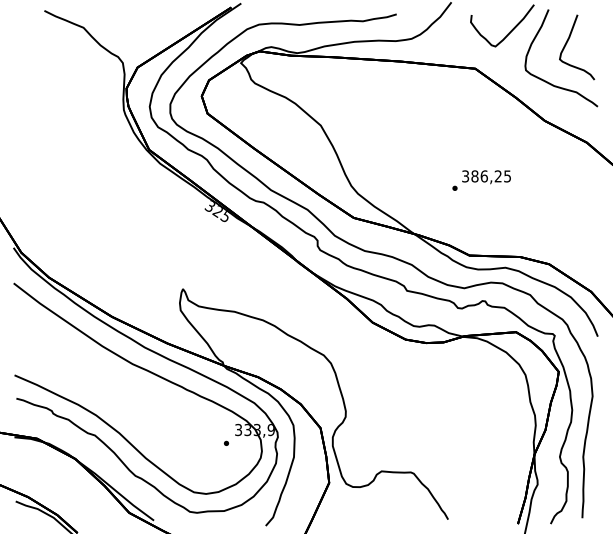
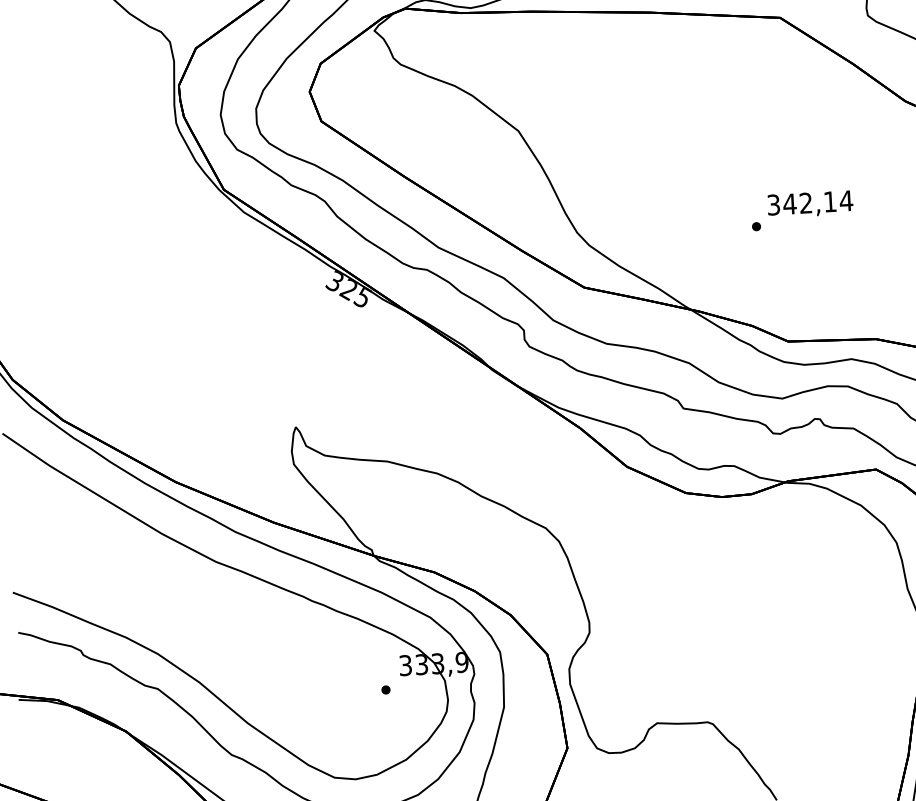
text: (491, 176) -> (818, 202), 386,25 -> 342,14

